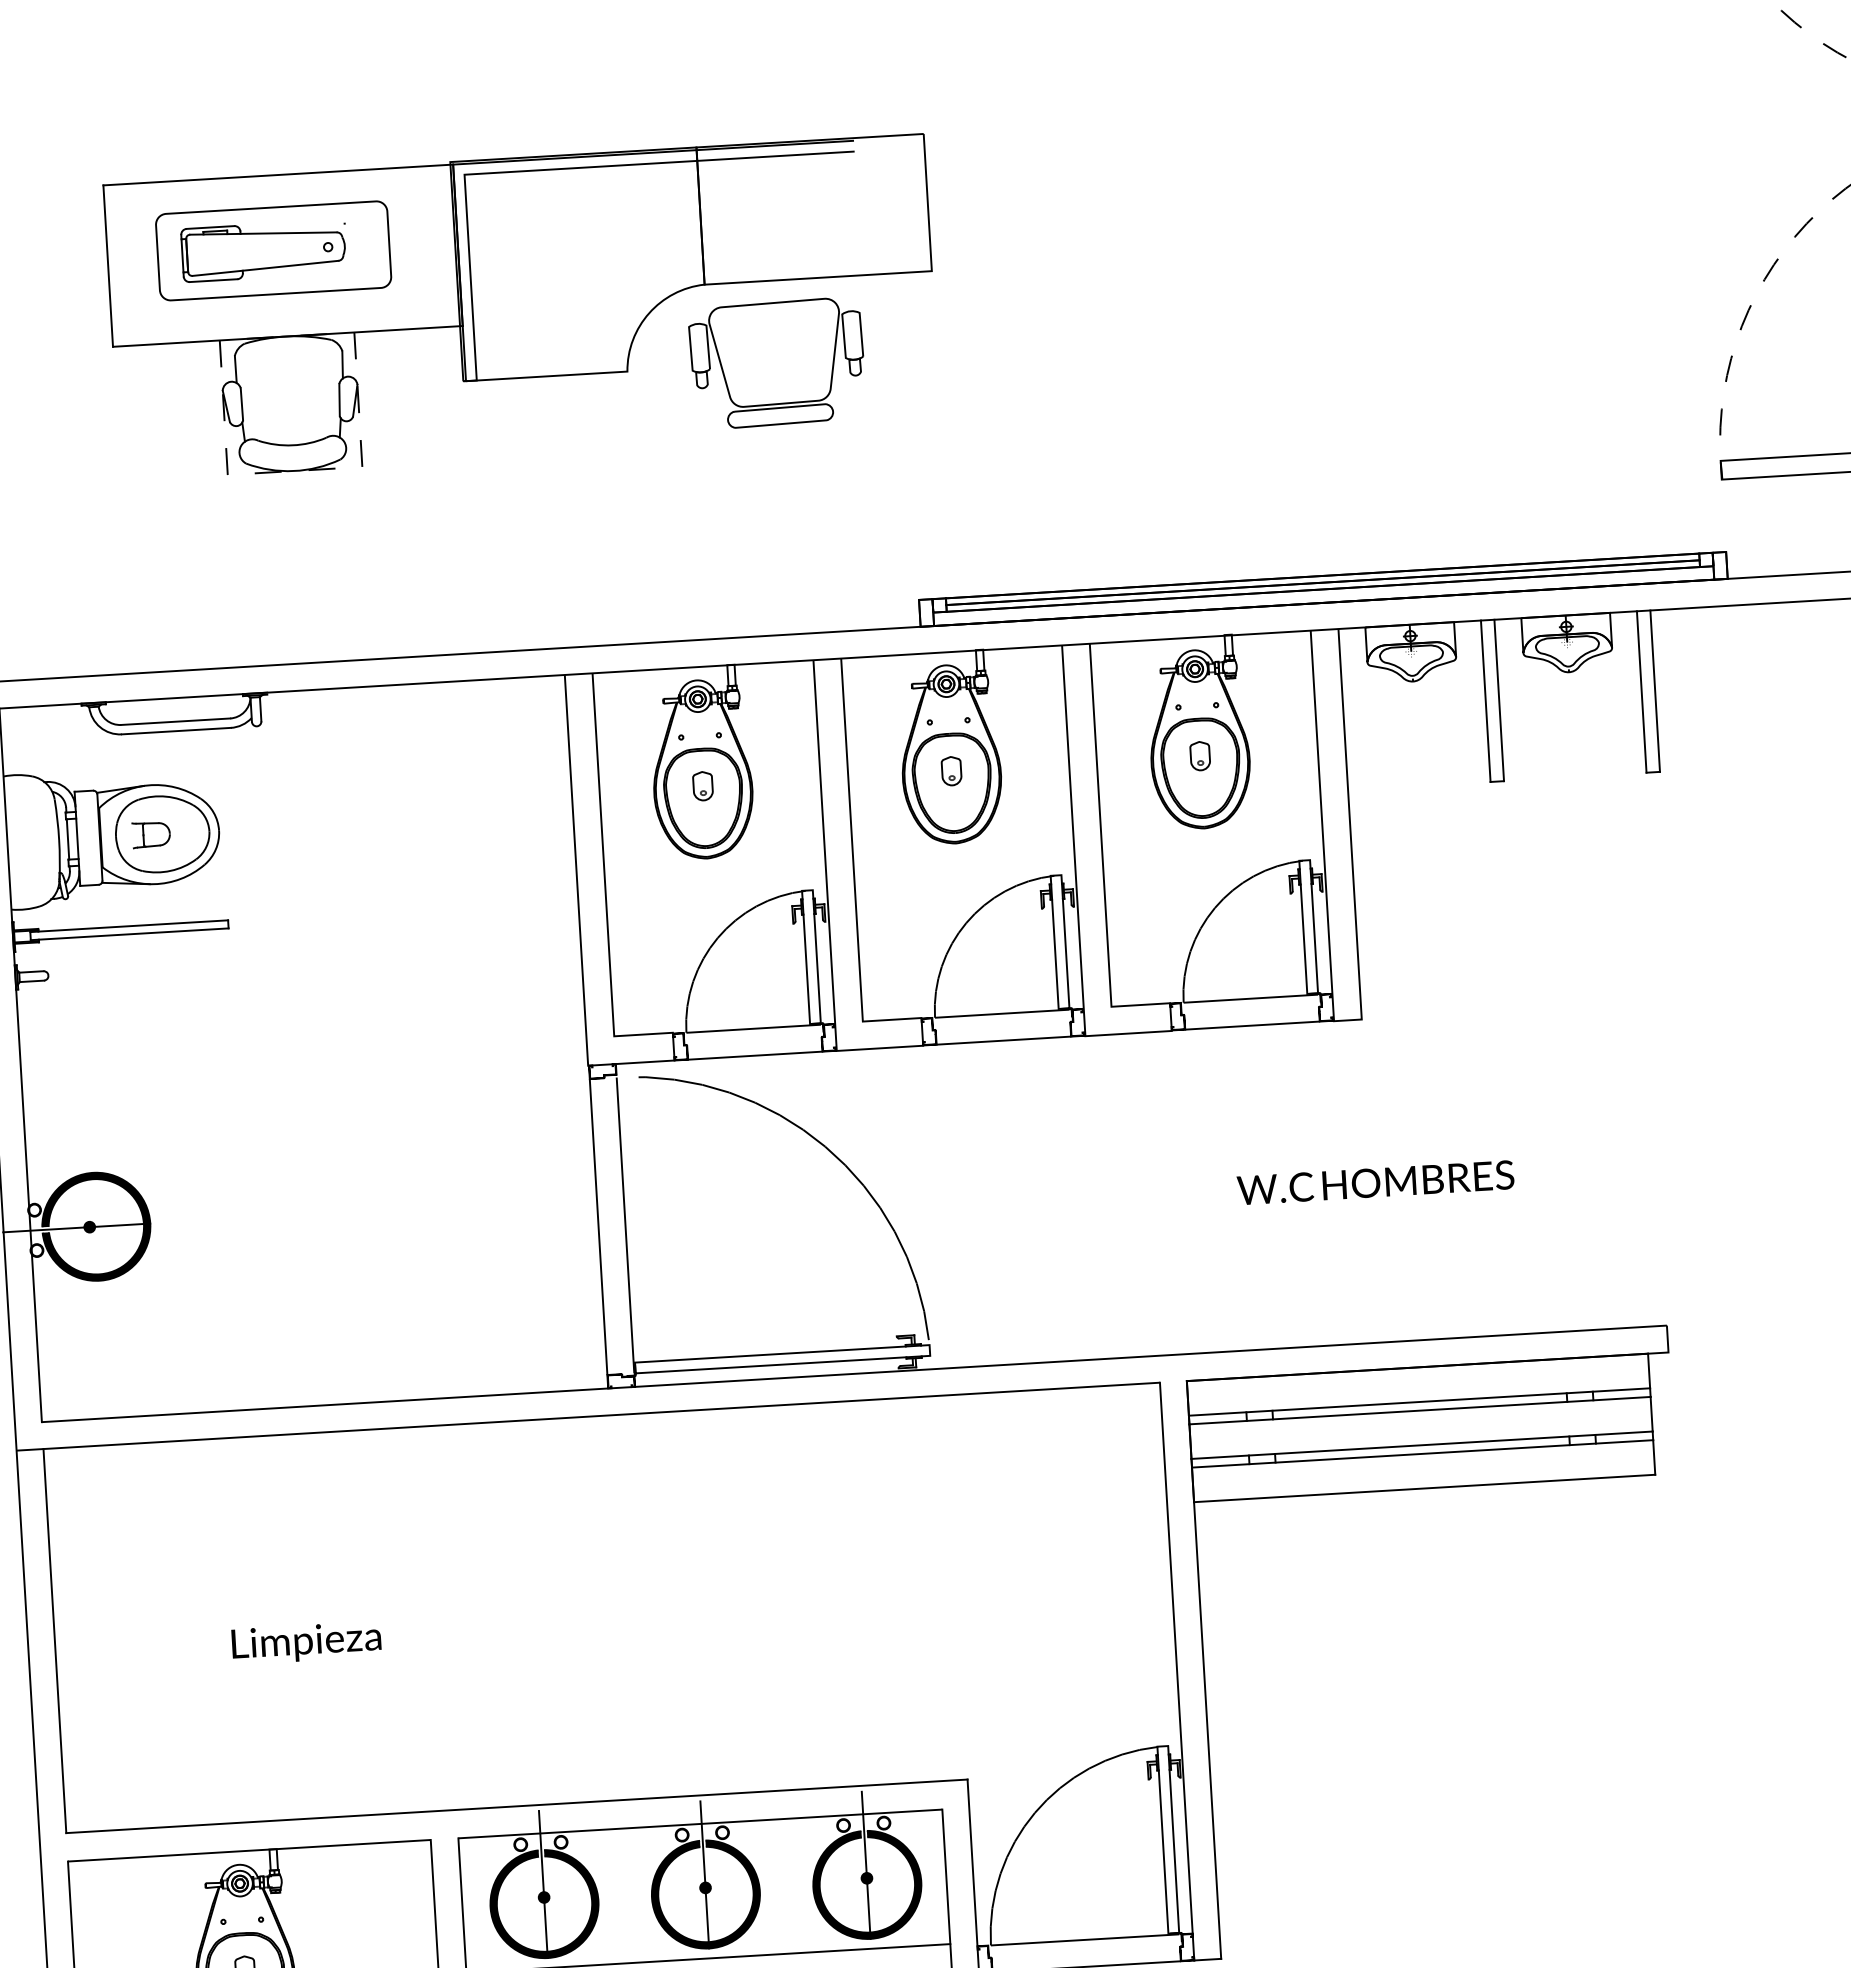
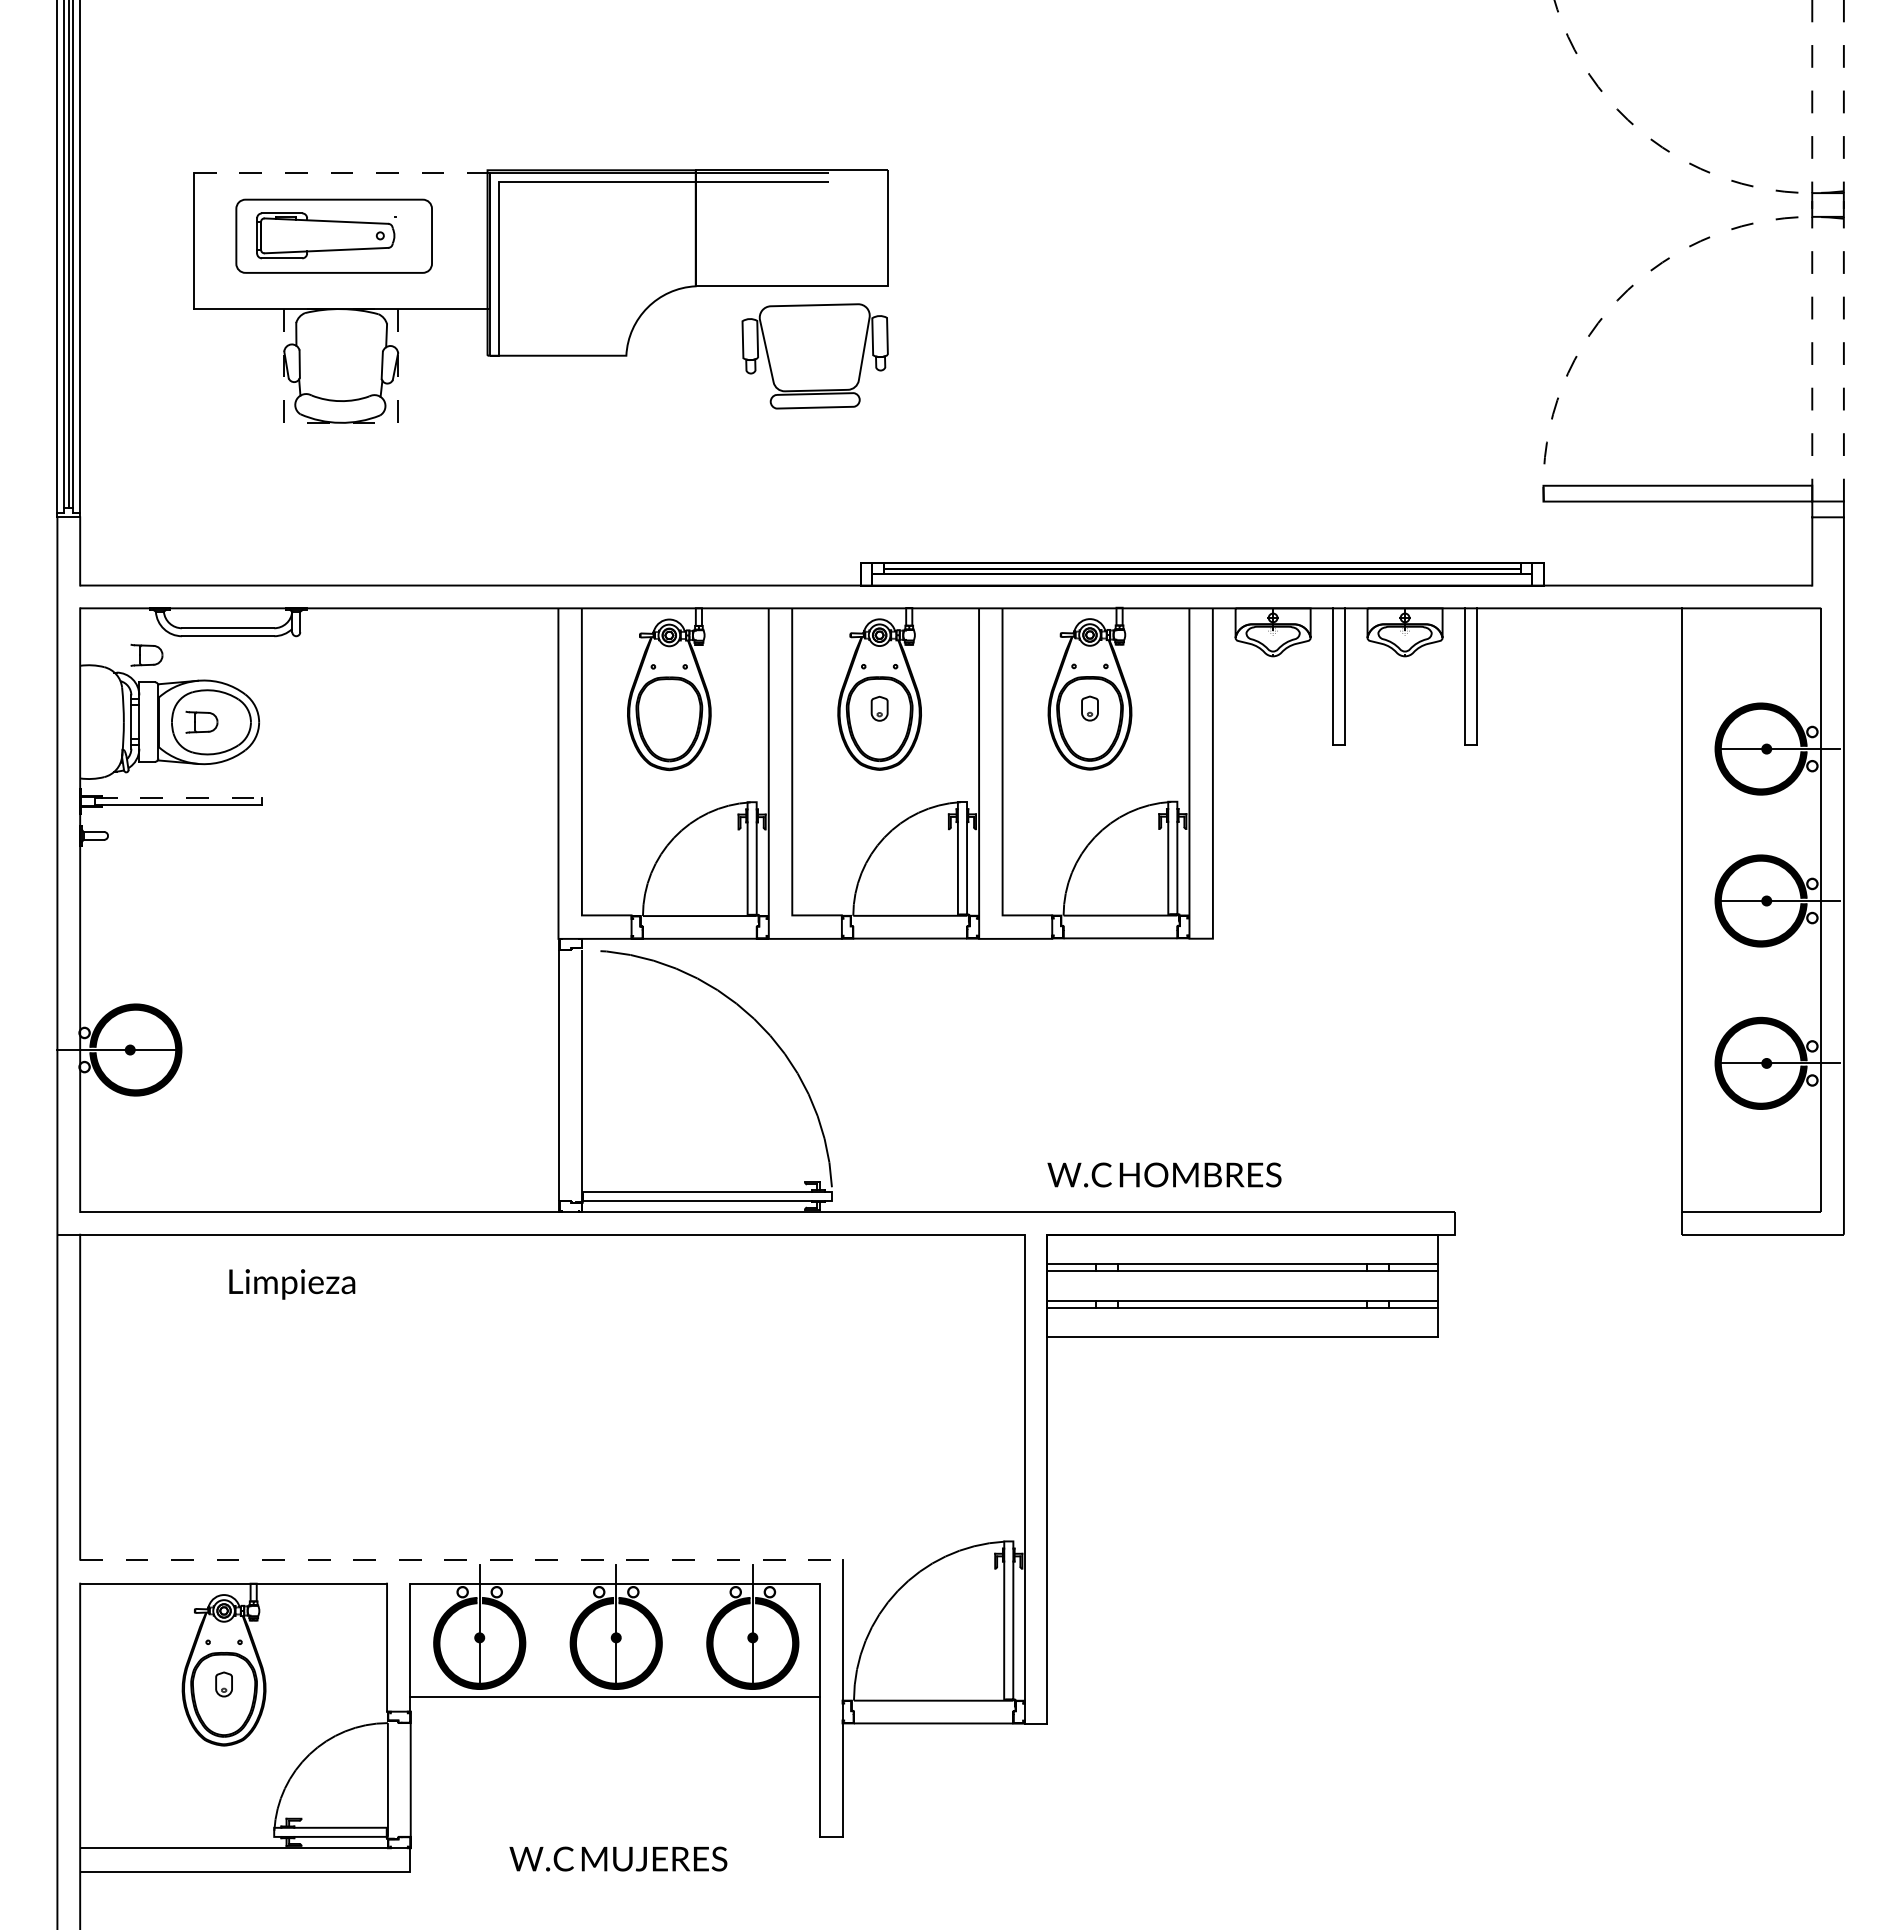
line: (277, 174) -> (341, 172), solid -> dashed
part: (776, 363) -> (814, 356), moved
part: (81, 758) -> (146, 654), added
part: (703, 785) -> (669, 708), removed
line: (129, 926) -> (178, 798), solid -> dashed
text: (1375, 1182) -> (1164, 1174), moved
text: (306, 1643) -> (292, 1284), moved
line: (517, 1806) -> (461, 1559), solid -> dashed

